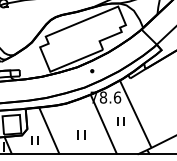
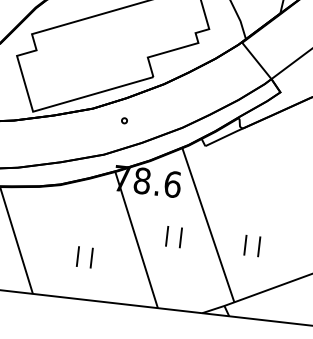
part: (156, 121) -> (251, 246), added

